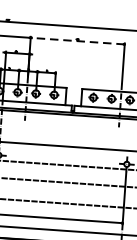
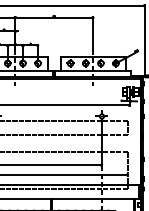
line: (77, 40) -> (54, 17), dashed -> solid

